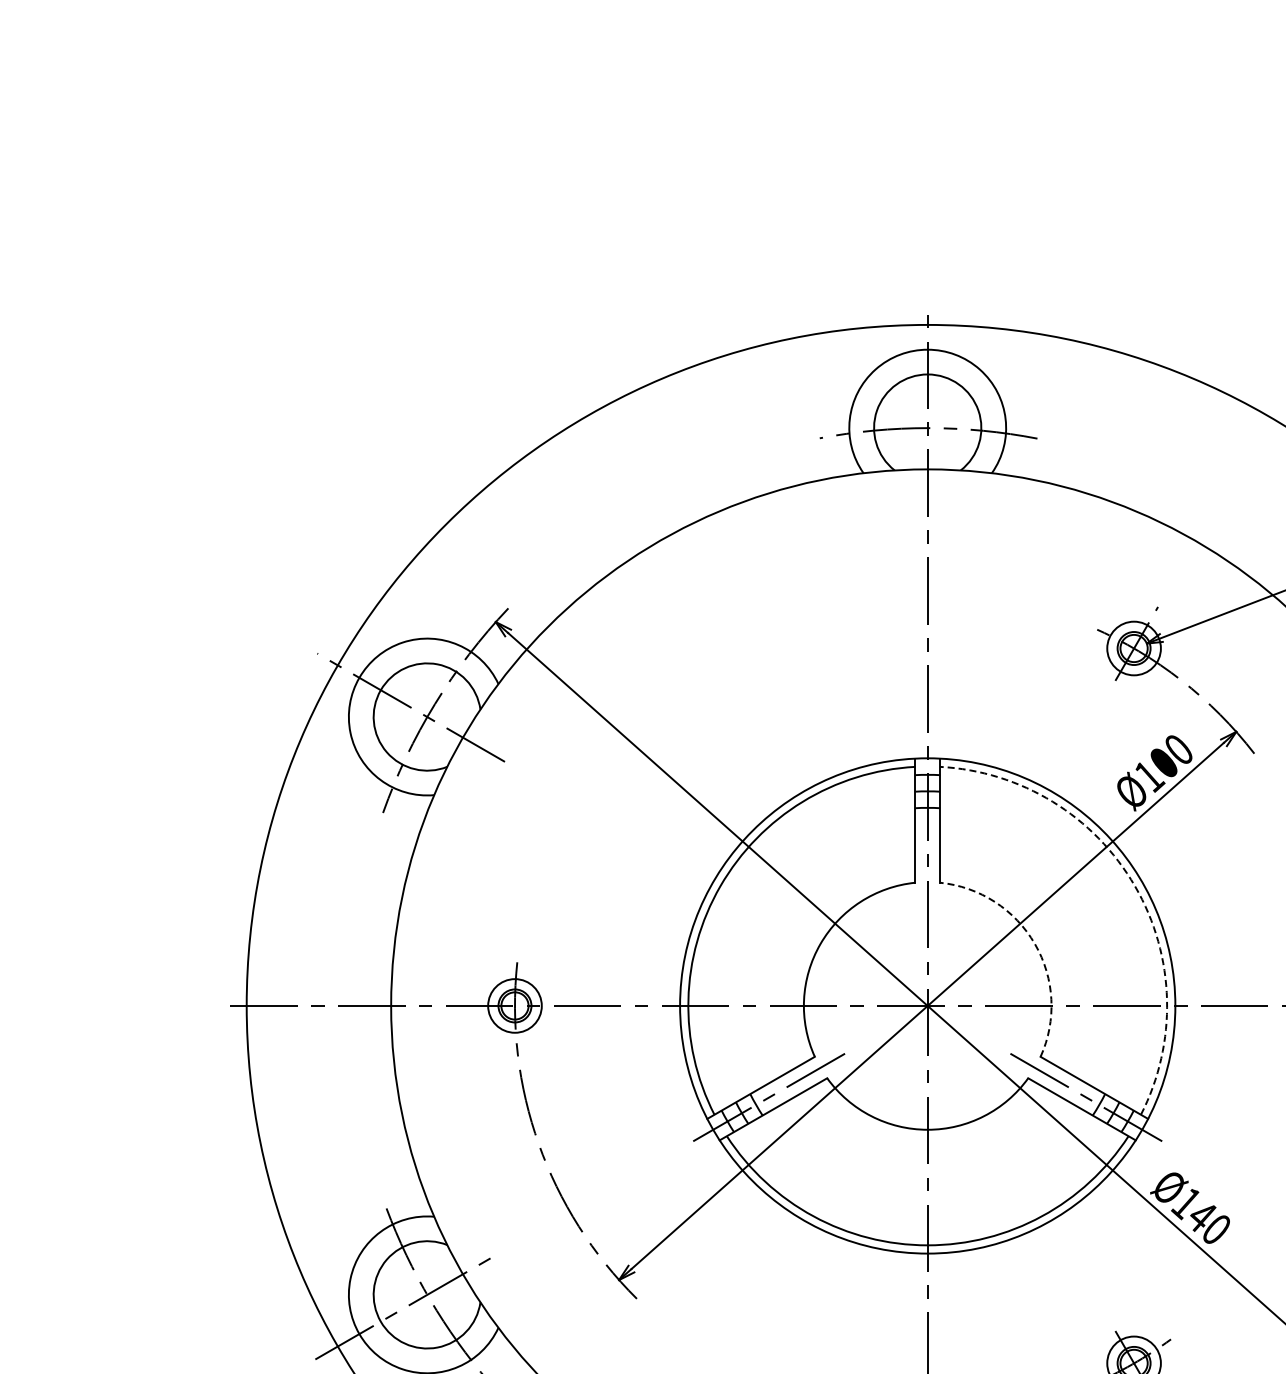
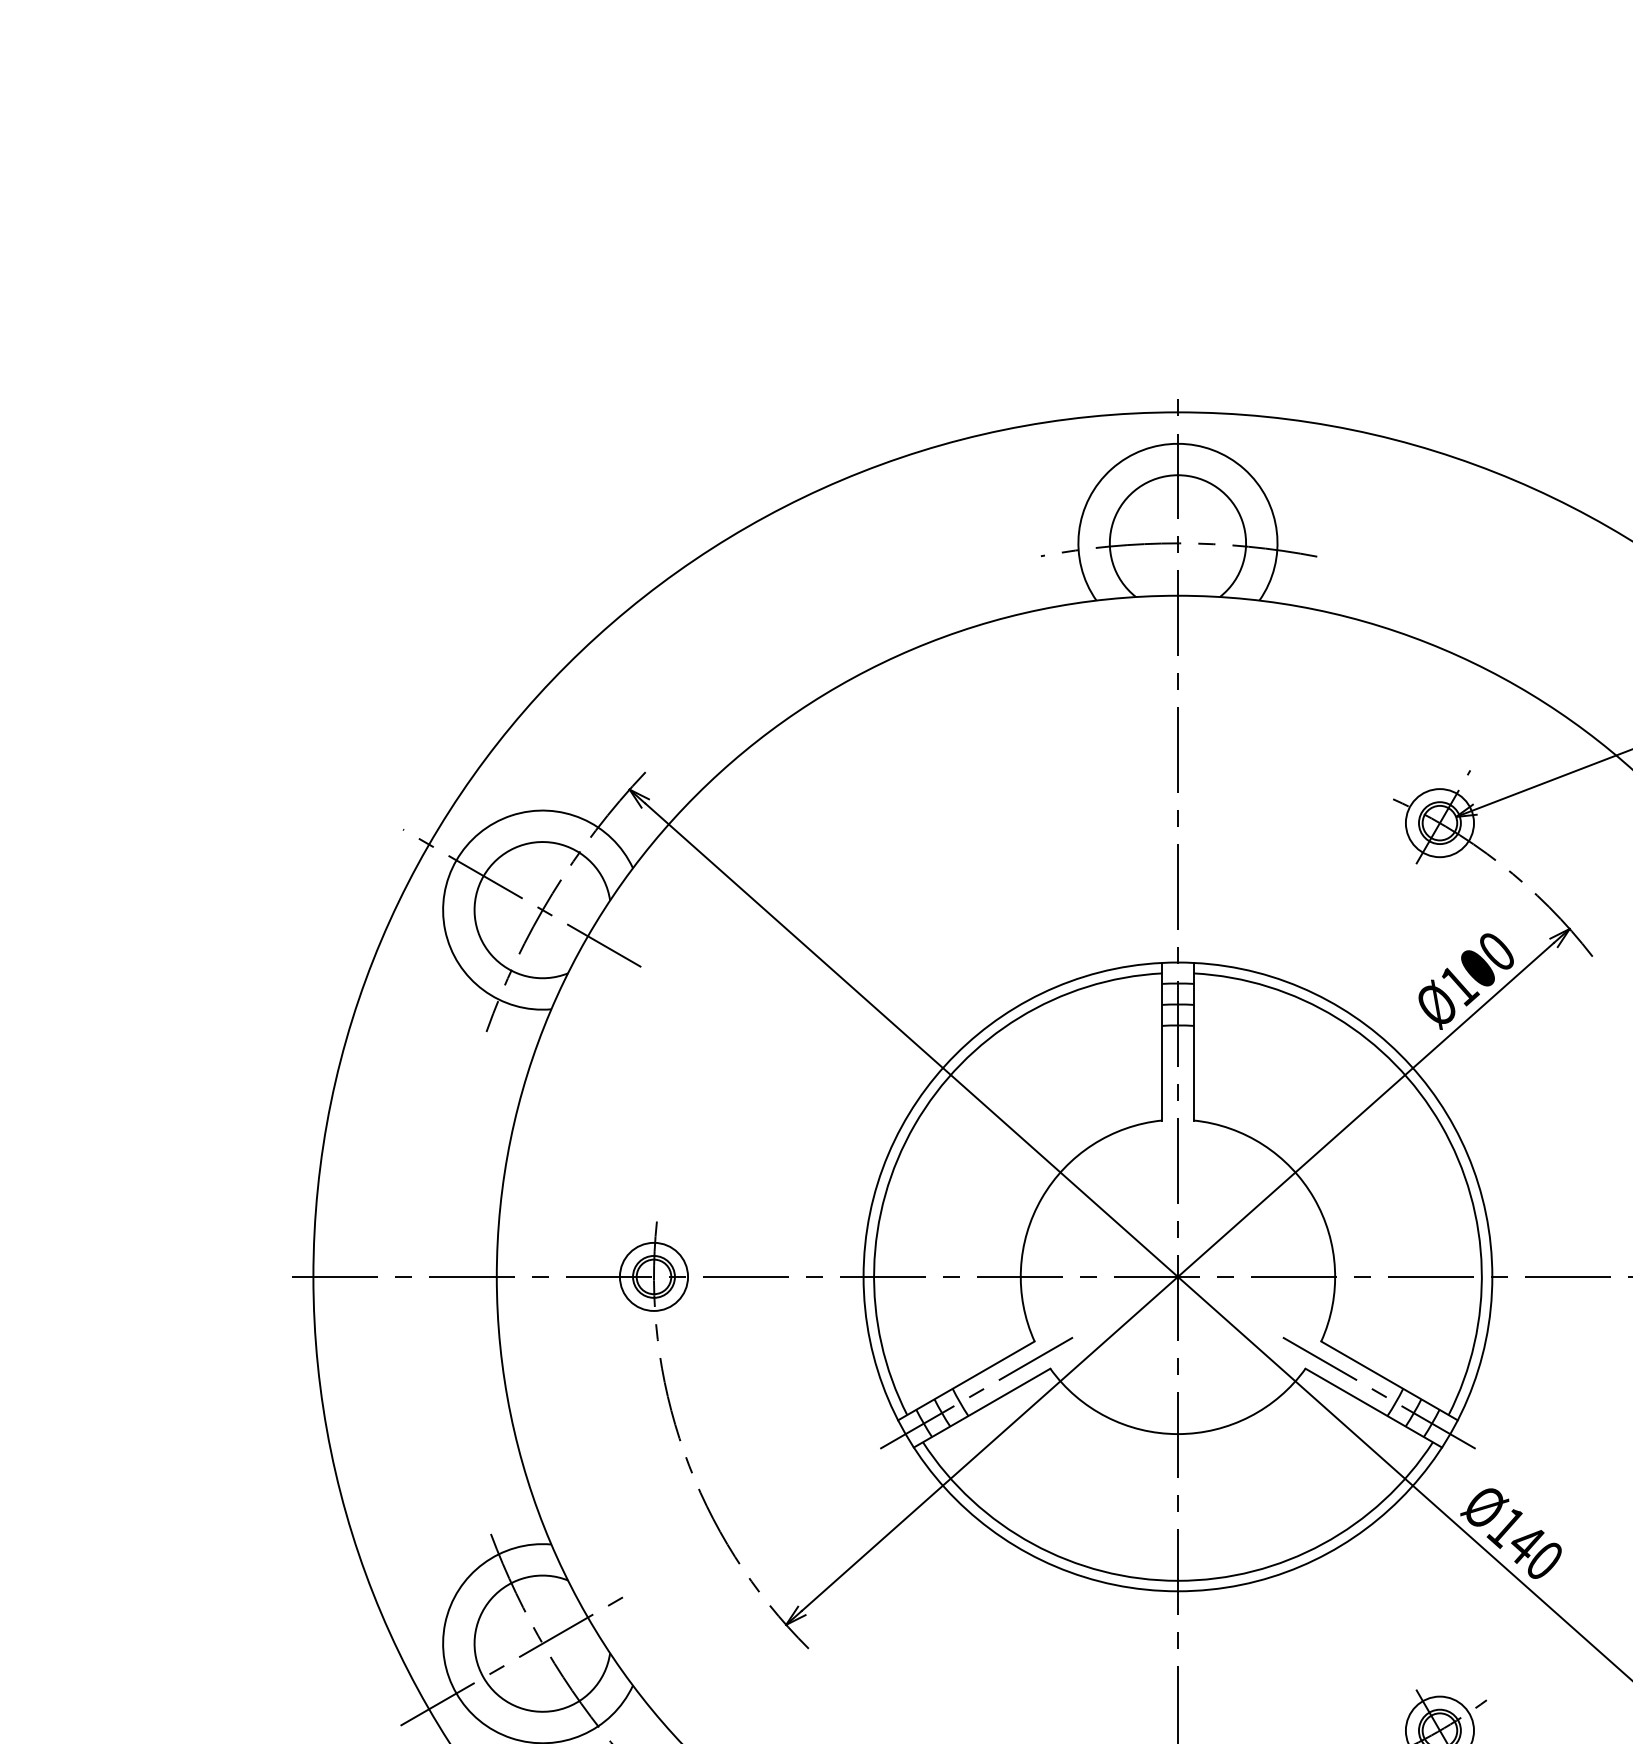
arc: (1135, 886) -> (1441, 1125), dashed -> solid
arc: (1034, 944) -> (1313, 1198), dashed -> solid

